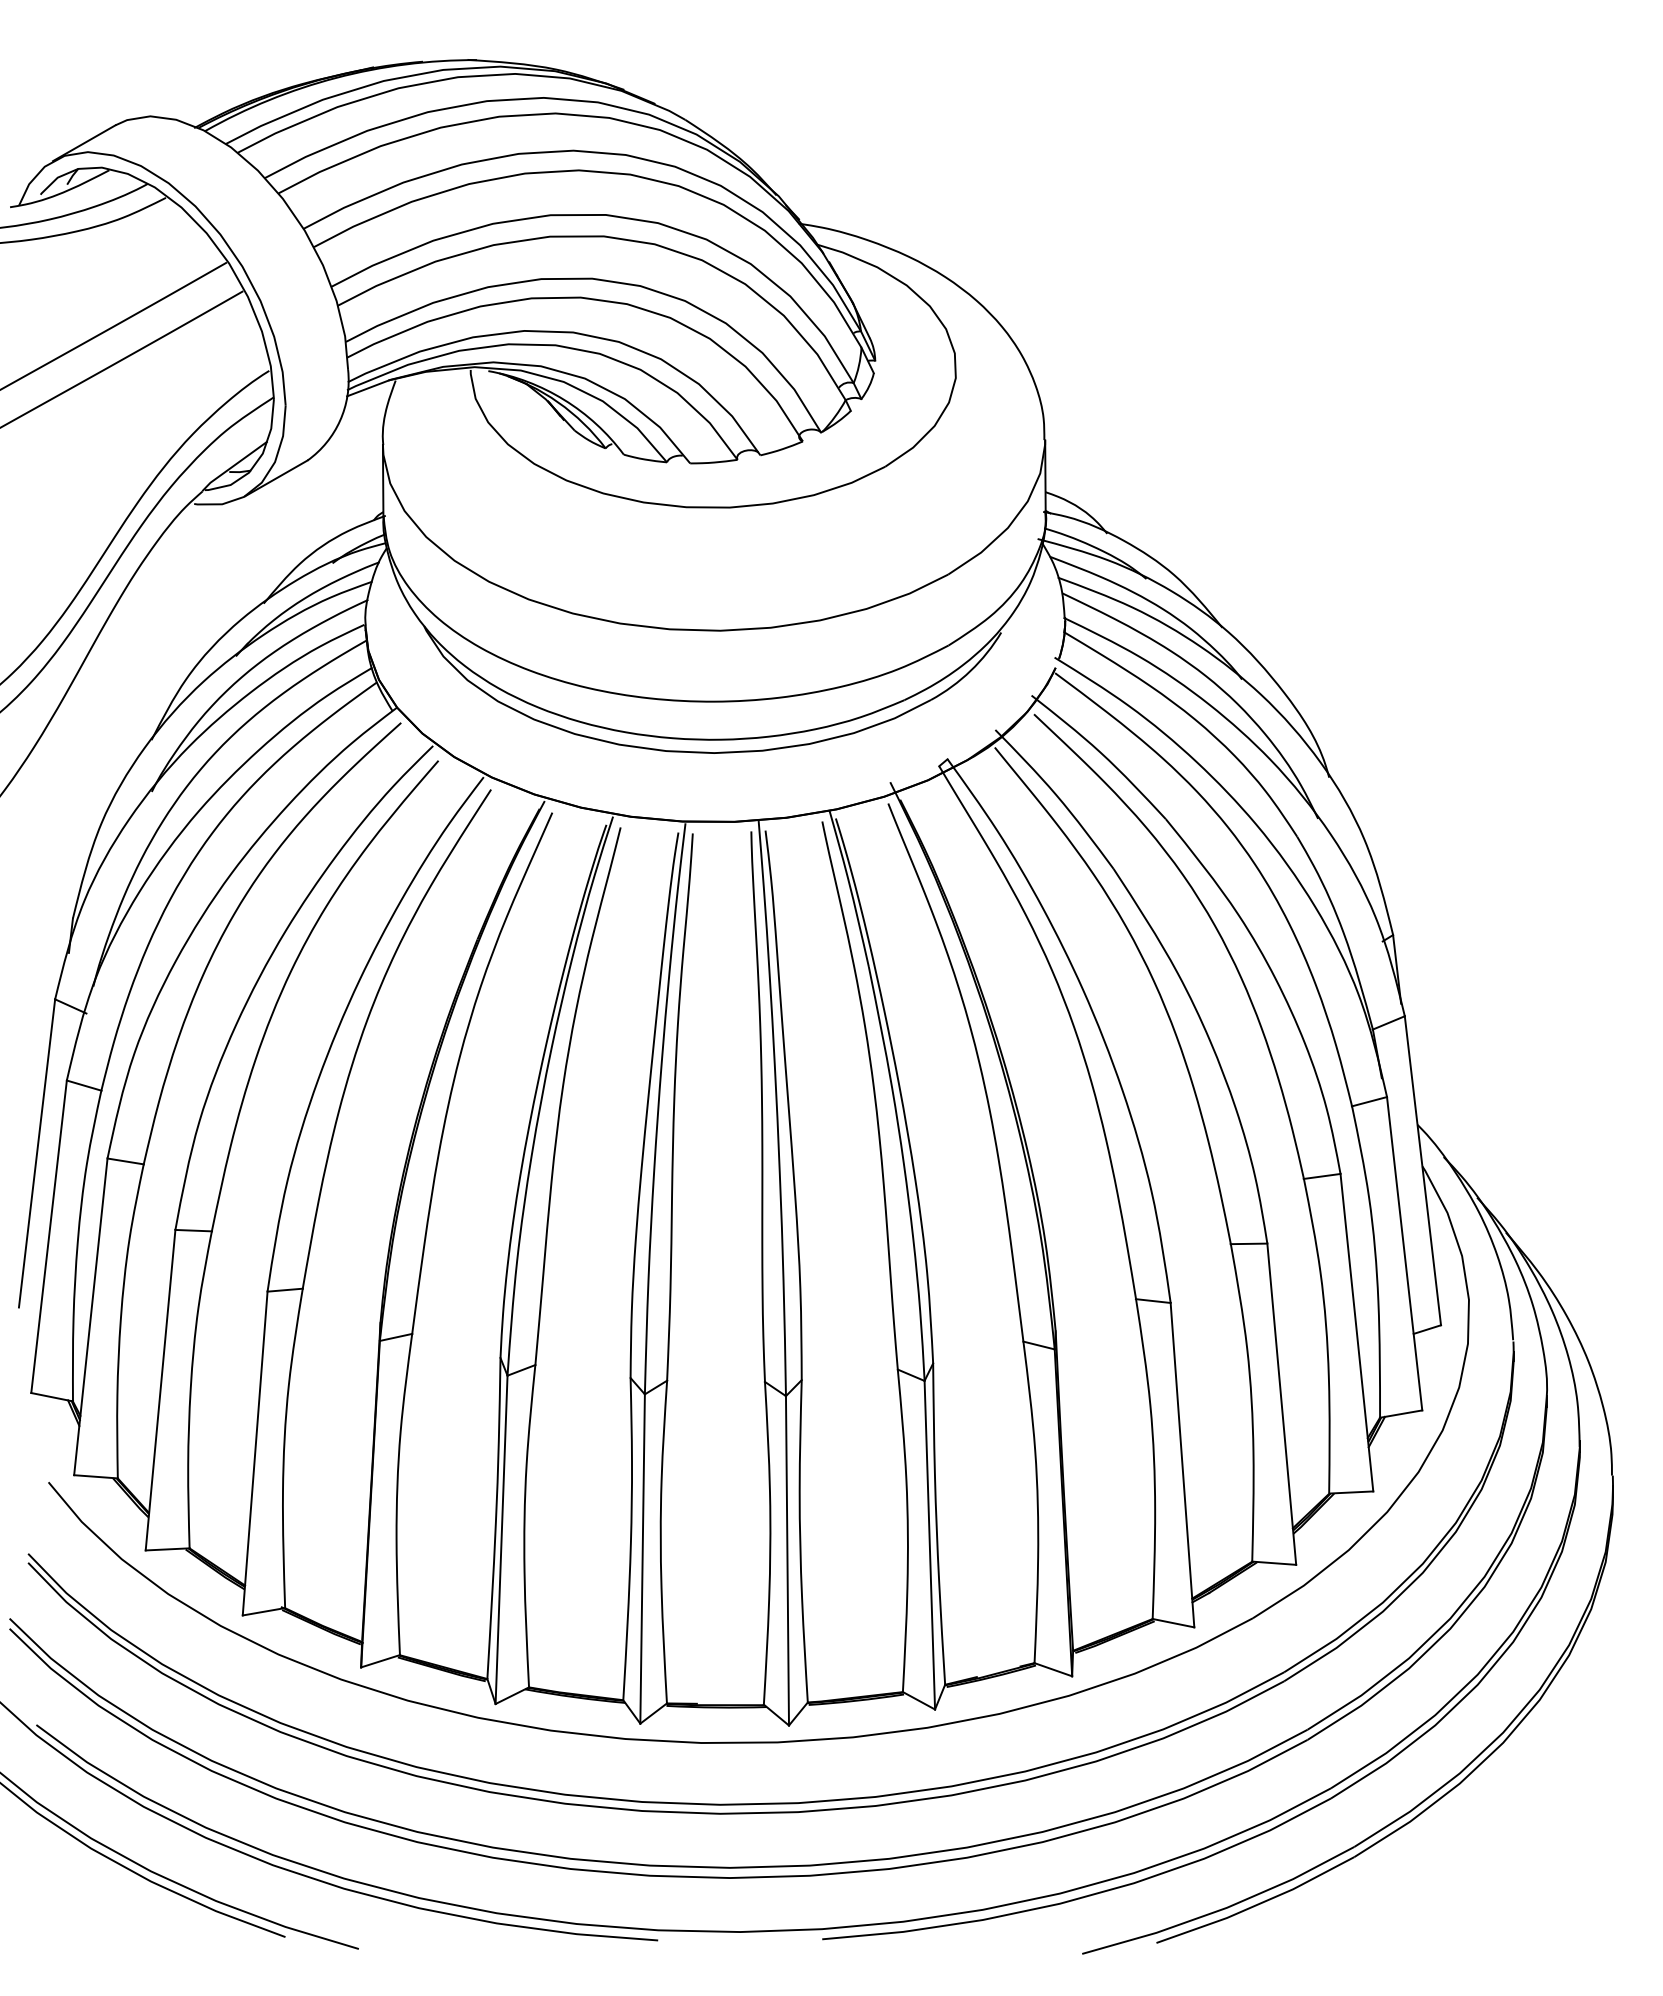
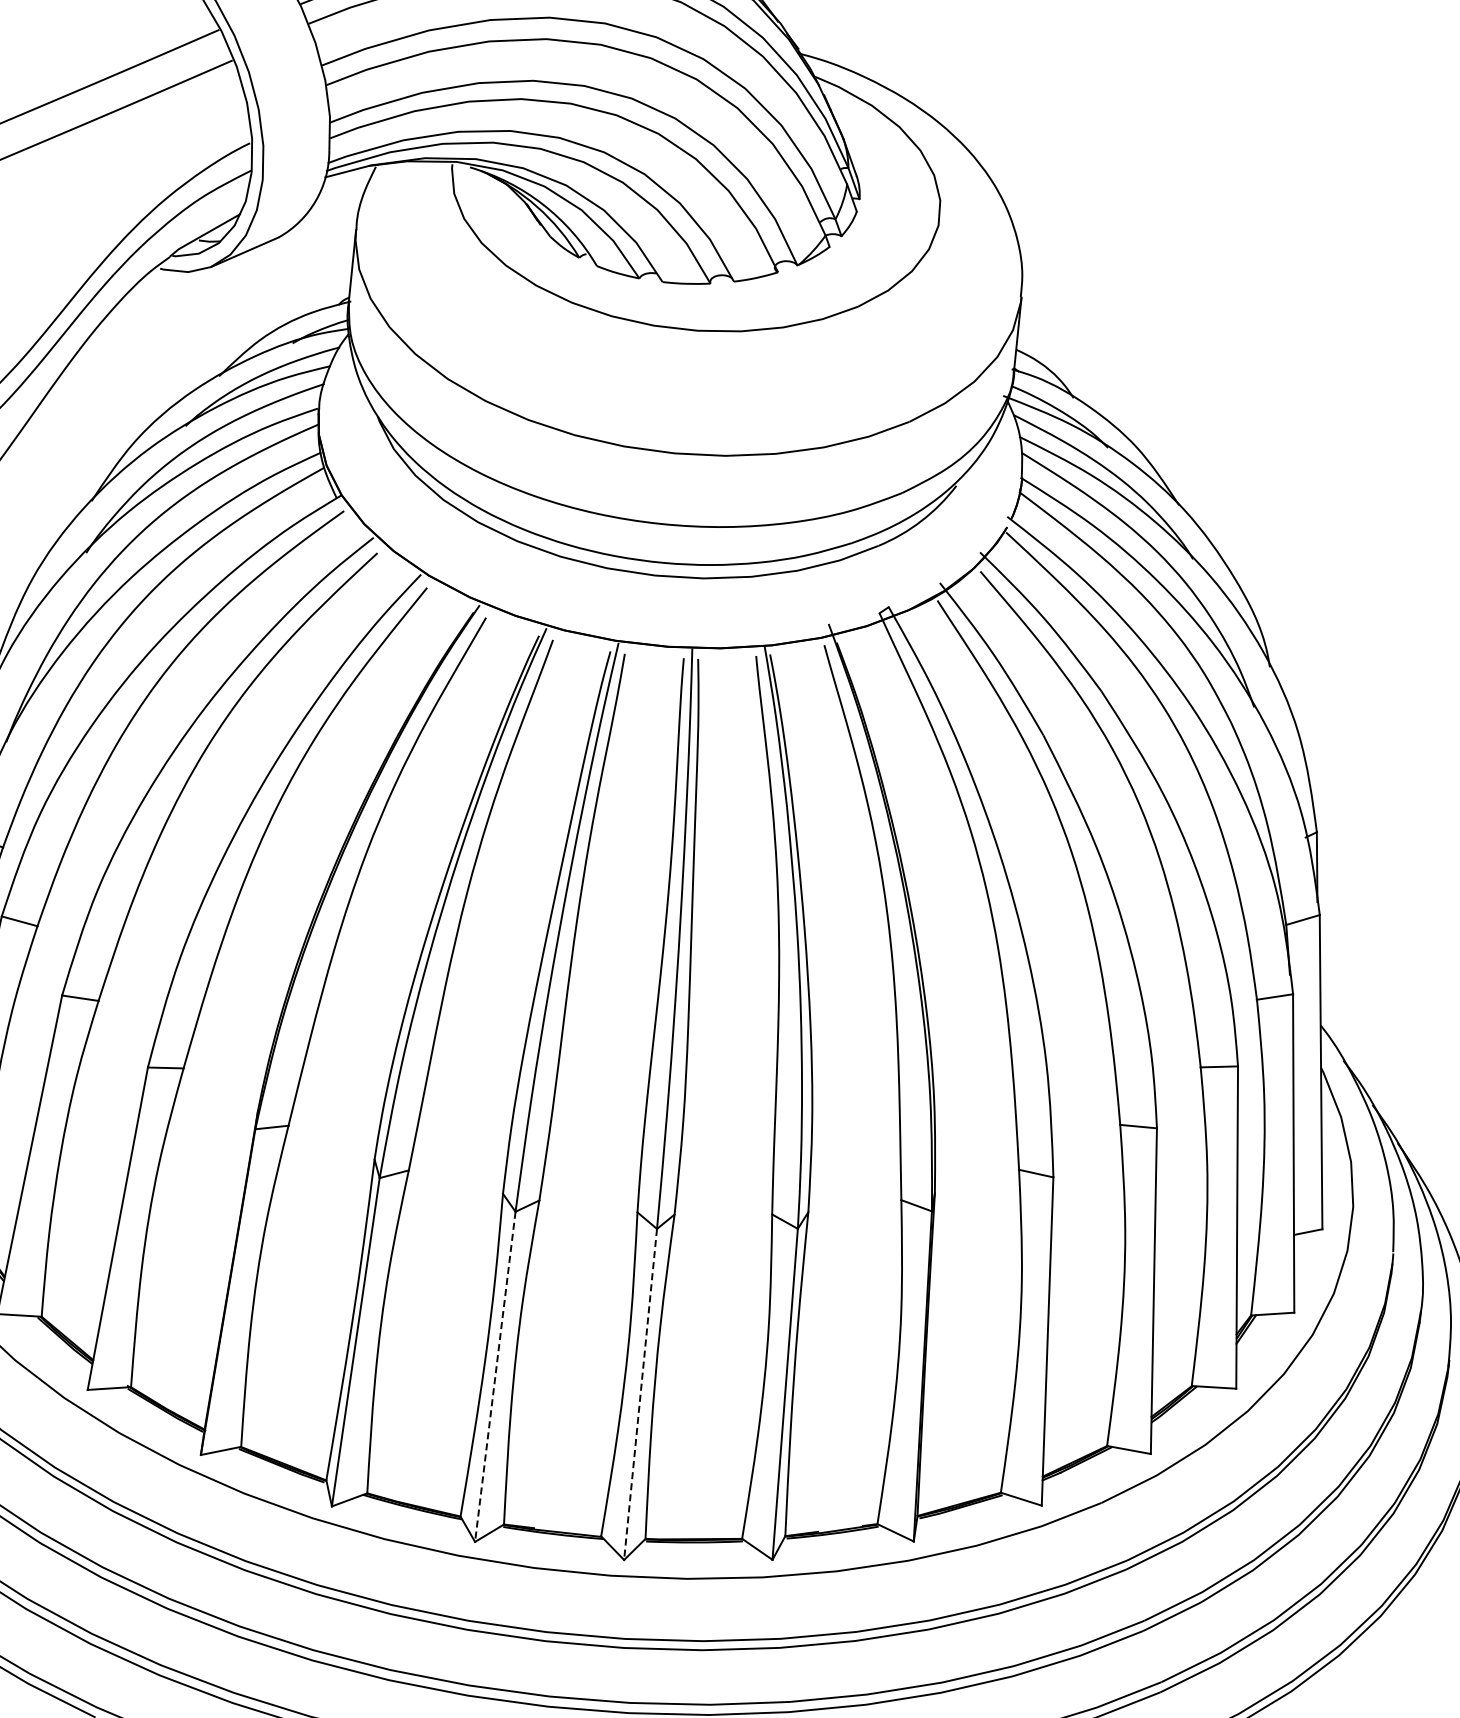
line: (642, 1559) -> (495, 1377), solid -> dashed
line: (787, 1560) -> (640, 1394), solid -> dashed

